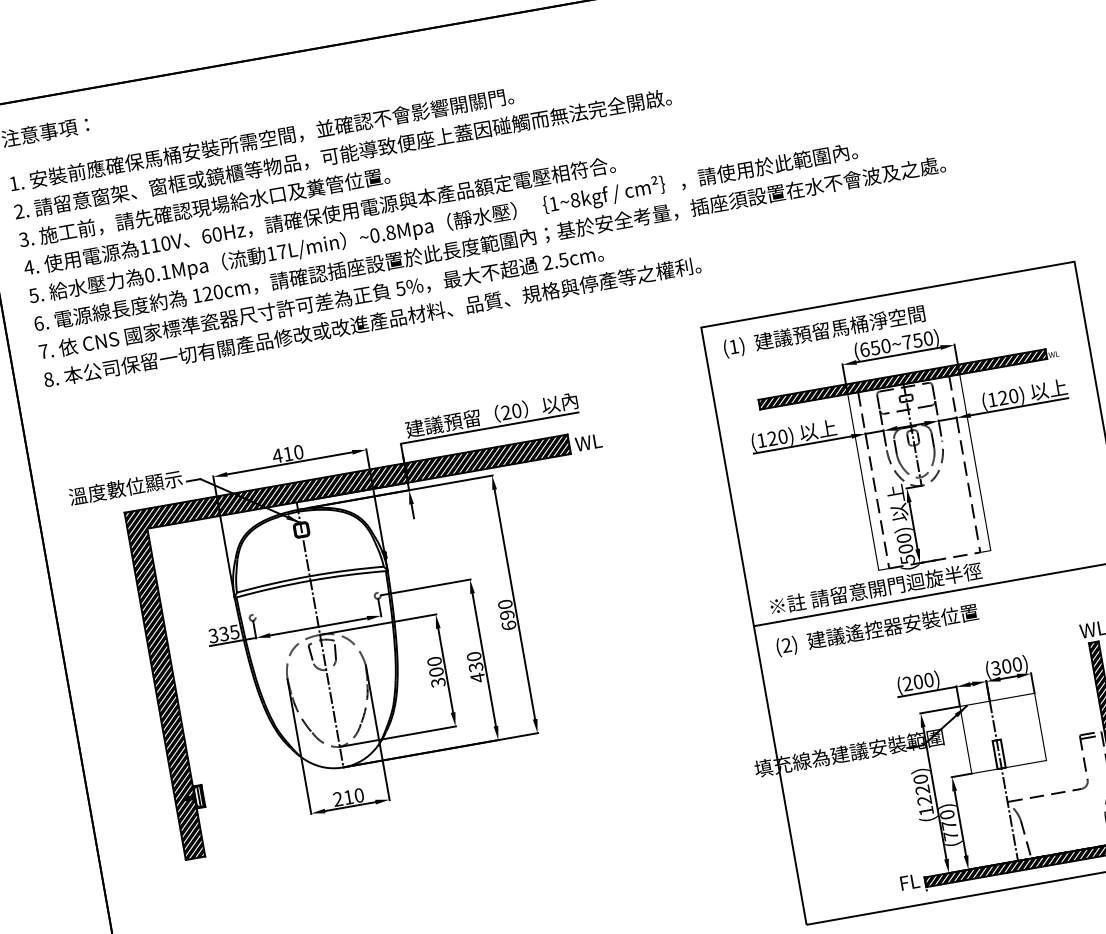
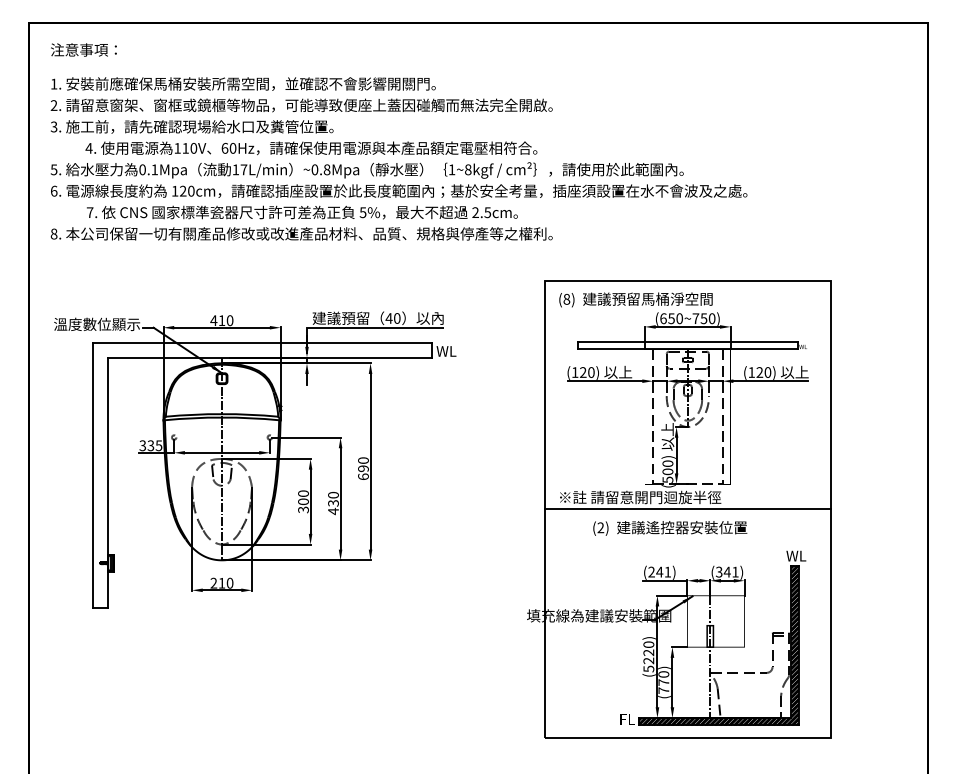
text: (319, 216) -> (311, 148), moved
text: (321, 302) -> (302, 212), moved
text: (733, 347) -> (566, 299), (1) -> (8)
hatch: (902, 379) -> (687, 345), removed
text: (505, 412) -> (388, 318), 20 -> 40
text: (877, 630) -> (670, 528), moved
hatch: (375, 647) -> (261, 475), removed
text: (1010, 664) -> (730, 571), (300) -> (341)
text: (923, 680) -> (663, 571), (200) -> (241)
text: (925, 810) -> (648, 668), (1220) -> (5220)

